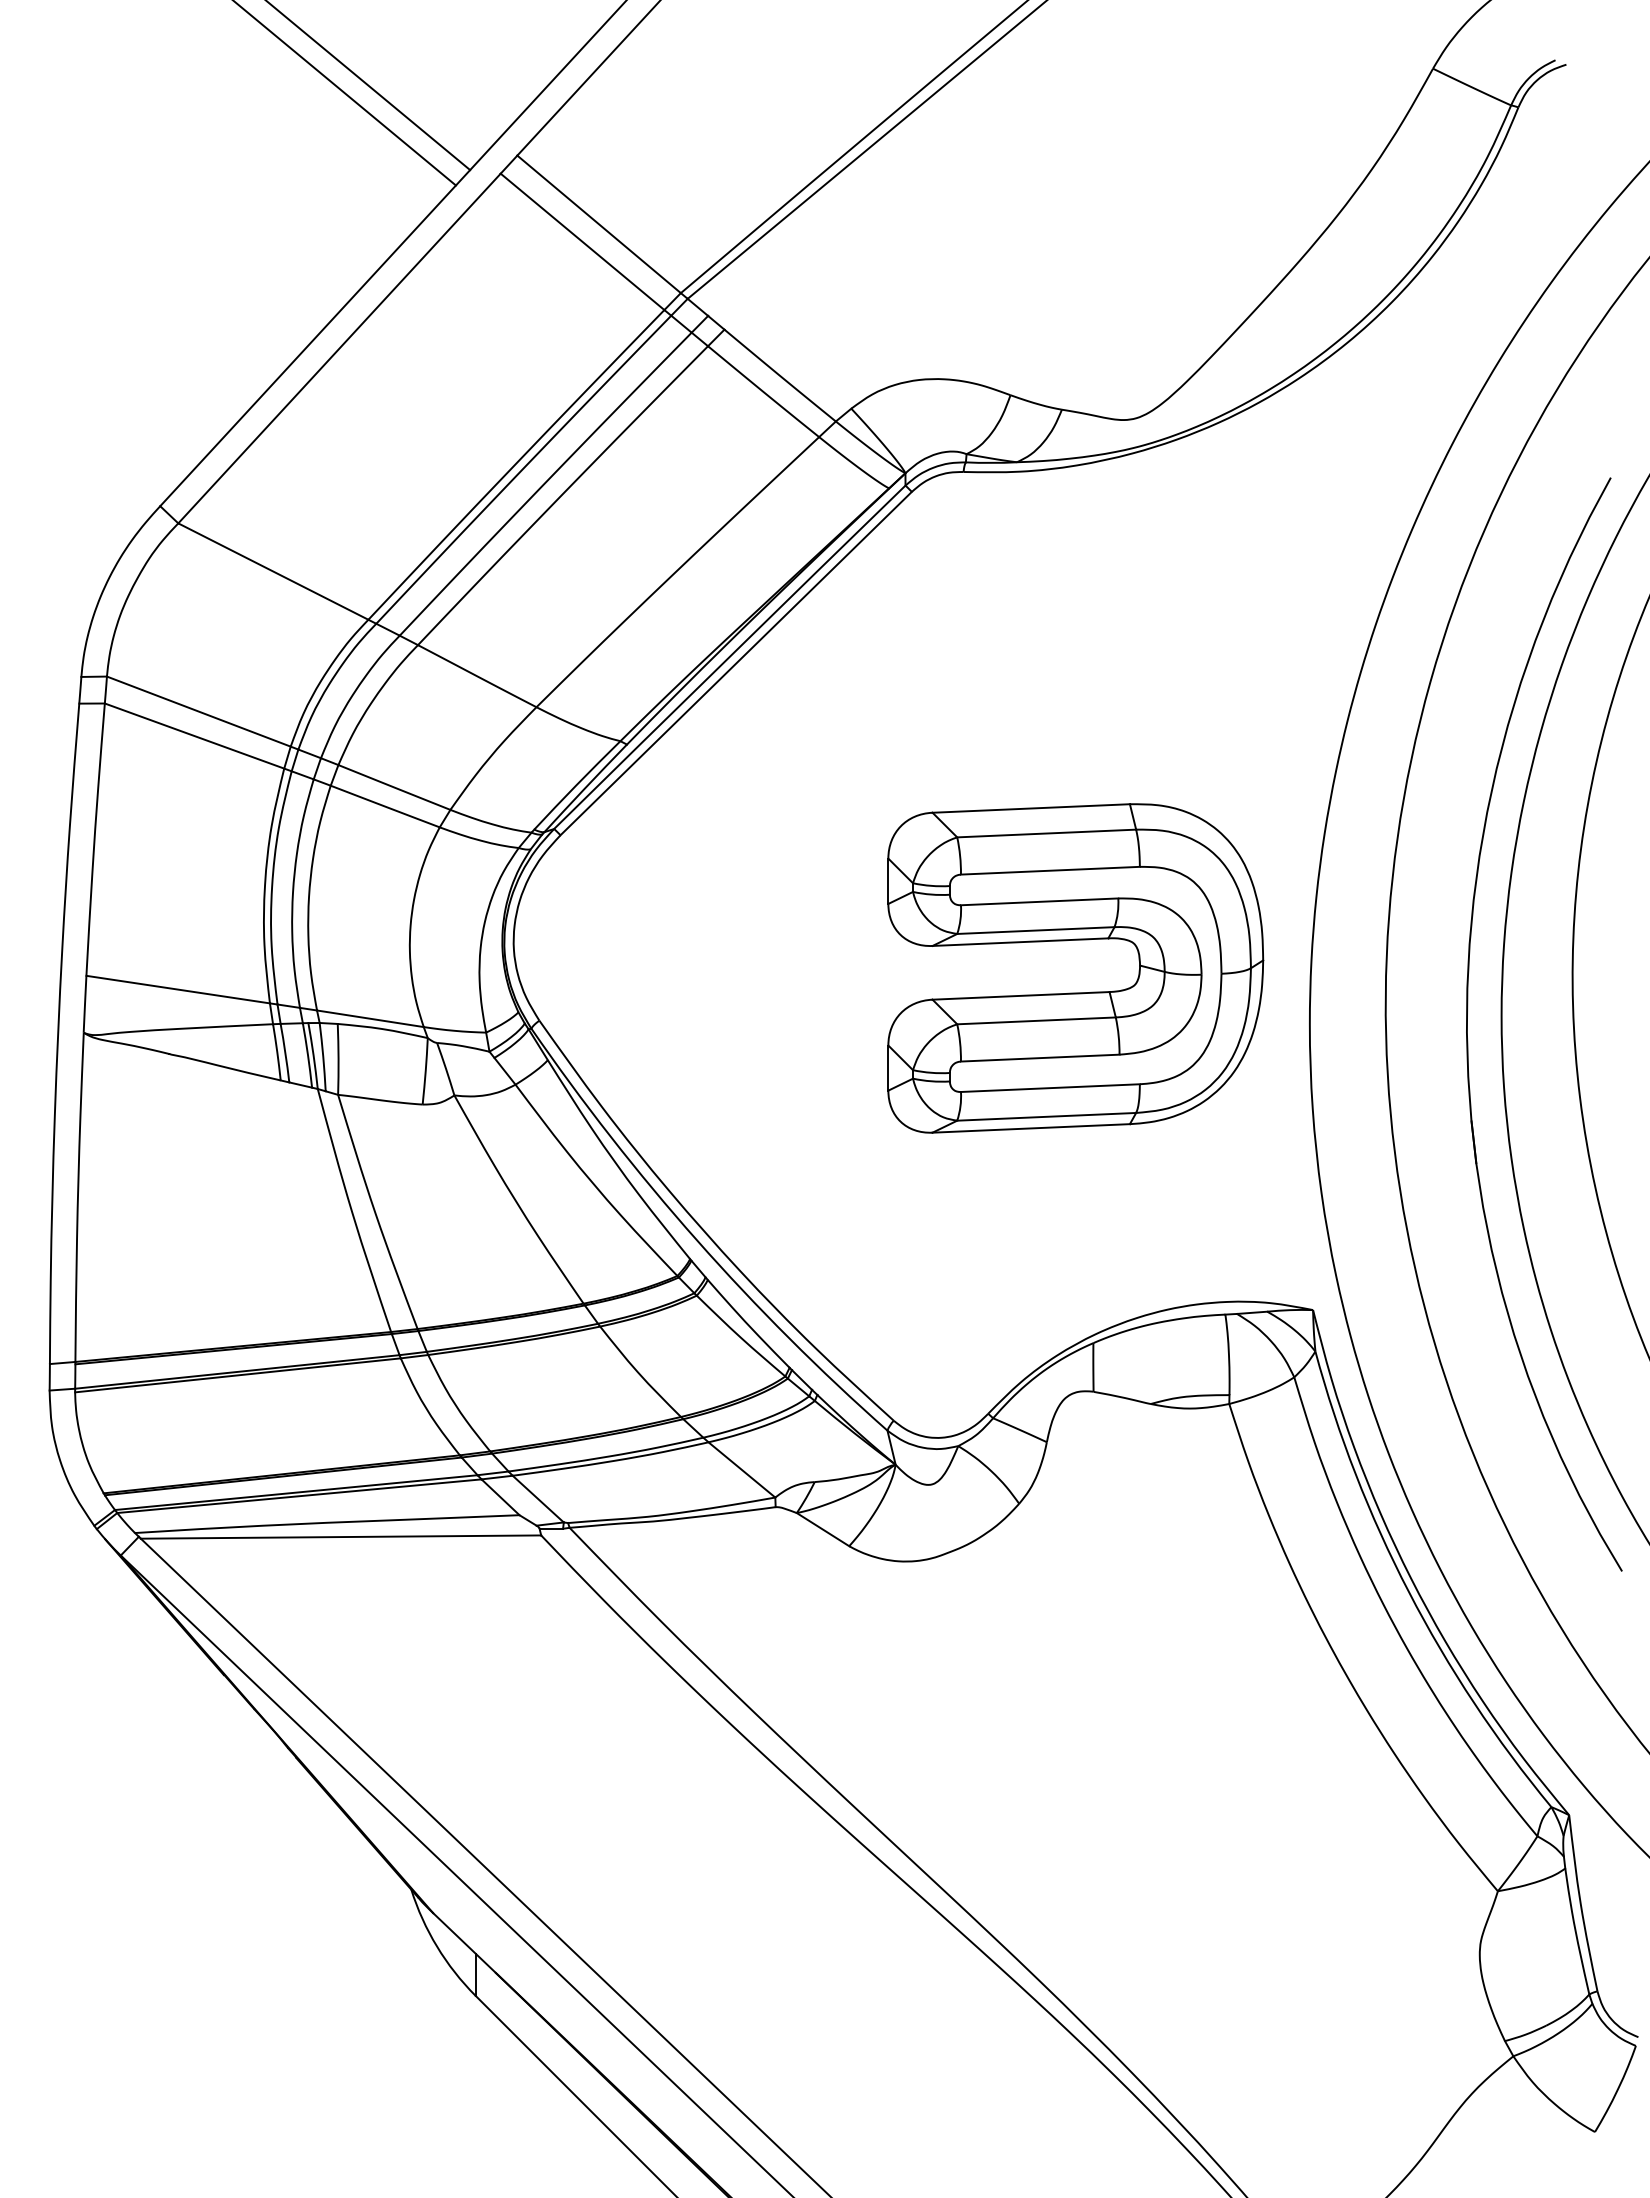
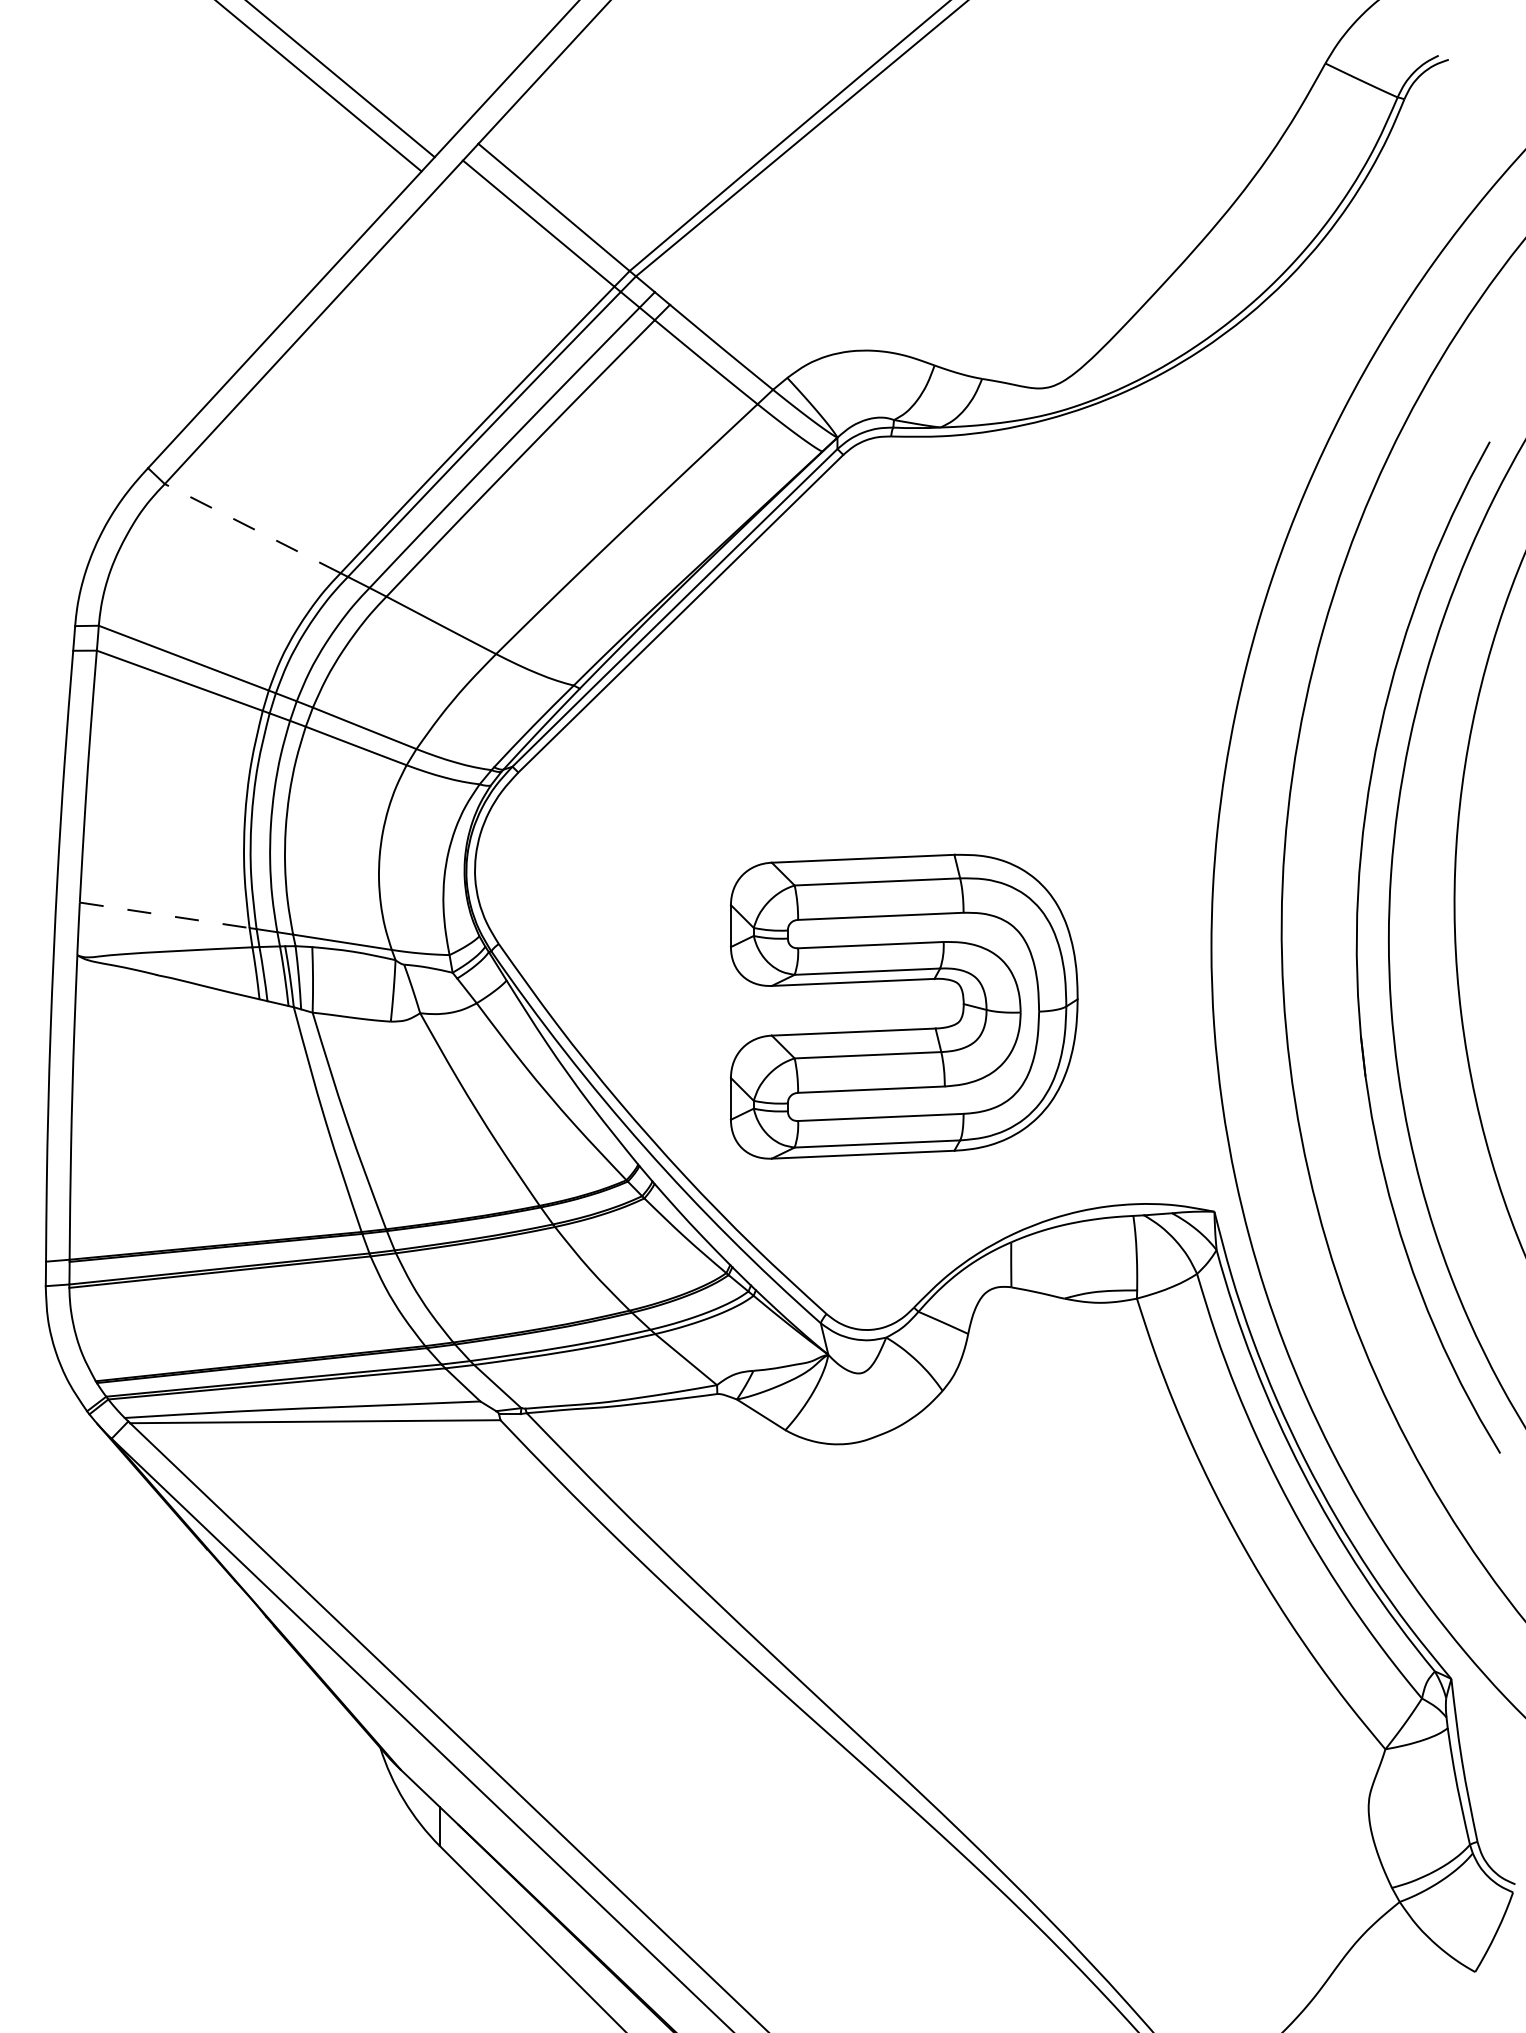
line: (273, 571) -> (252, 528), solid -> dashed
line: (178, 989) -> (164, 915), solid -> dashed
part: (1075, 992) -> (904, 1028), moved

